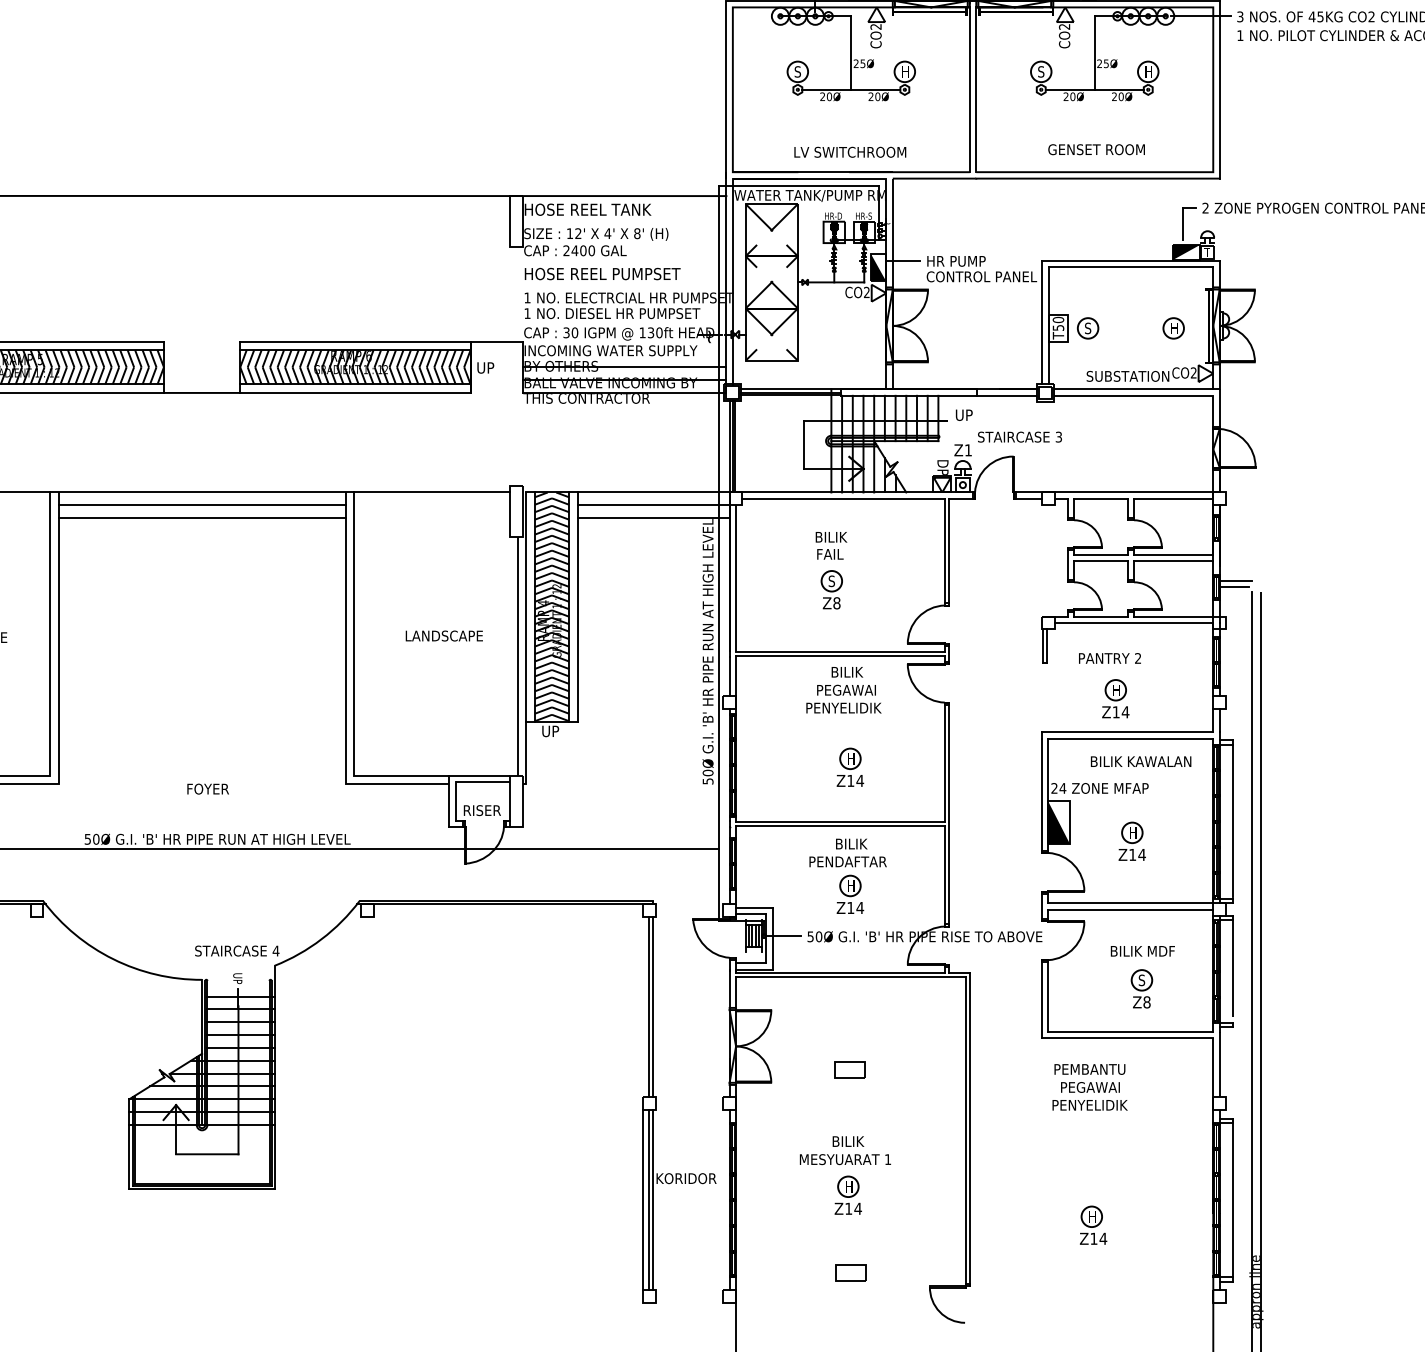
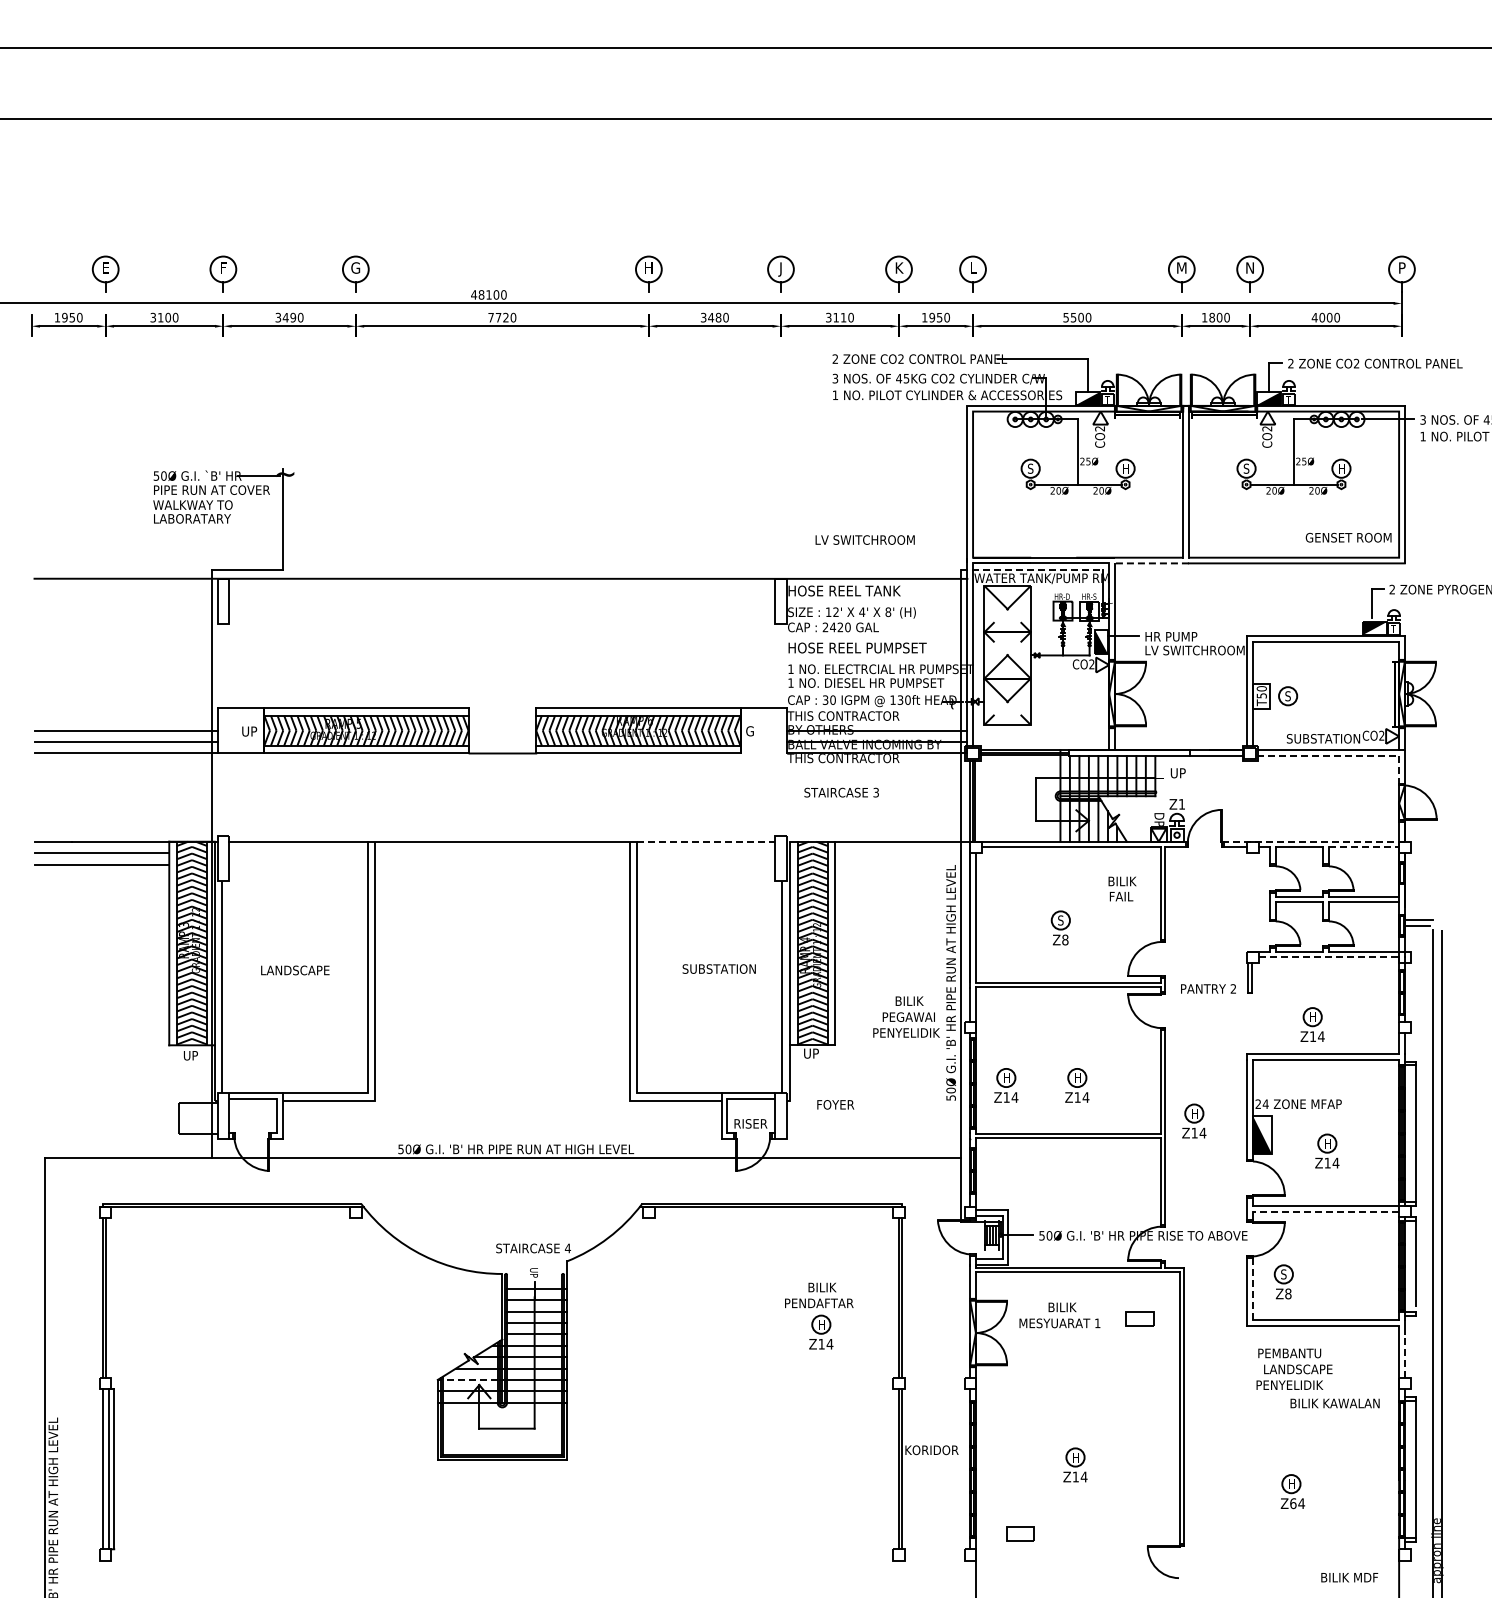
text: (1096, 149) -> (1348, 537), moved
text: (849, 151) -> (864, 539), moved
line: (935, 178) -> (1152, 563), solid -> dashed
line: (799, 185) -> (1032, 569), solid -> dashed
text: (583, 250) -> (840, 627), 2400 -> 2420
text: (982, 276) -> (1194, 650), CONTROL PANEL -> LV SWITCHROOM
part: (1173, 328) -> (1363, 696), removed
text: (610, 350) -> (864, 715), INCOMING WATER SUPPLY -> THIS CONTRACTOR
text: (485, 368) -> (753, 731), UP -> G
line: (1150, 396) -> (1343, 756), solid -> dashed
text: (1019, 436) -> (841, 792), moved
line: (432, 492) -> (706, 841), solid -> dashed
line: (1117, 492) -> (1314, 841), solid -> dashed
line: (1174, 498) -> (1364, 847), solid -> dashed
line: (202, 505) -> (502, 853), removed
line: (653, 505) -> (902, 853), removed
line: (202, 518) -> (502, 864), removed
line: (653, 518) -> (902, 864), removed
text: (831, 545) -> (1122, 888), moved
line: (1134, 623) -> (1329, 957), solid -> dashed
text: (445, 635) -> (718, 968), LANDSCAPE -> SUBSTATION
text: (1109, 657) -> (1208, 988), moved
text: (843, 689) -> (906, 1016), moved
text: (1140, 761) -> (1334, 1403), moved
part: (770, 767) -> (1006, 1085), added
text: (207, 788) -> (835, 1104), moved
part: (982, 806) -> (1194, 1120), added
part: (848, 875) -> (819, 1315), moved
line: (1130, 909) -> (1325, 1211), solid -> dashed
text: (1142, 951) -> (1349, 1577), moved
part: (1141, 988) -> (1283, 1281), moved
line: (1047, 996) -> (1252, 1288), solid -> dashed
part: (849, 1069) -> (1139, 1318), moved
line: (1219, 1072) -> (1404, 1356), solid -> dashed
text: (1099, 1087) -> (1298, 1369), PEGAWAI -> LANDSCAPE
line: (166, 1098) -> (470, 1379), solid -> dashed
text: (844, 1150) -> (1059, 1315), moved
line: (643, 1200) -> (893, 1469), removed
text: (1094, 1238) -> (1293, 1503), Z14 -> Z64
part: (850, 1272) -> (1020, 1533), moved

